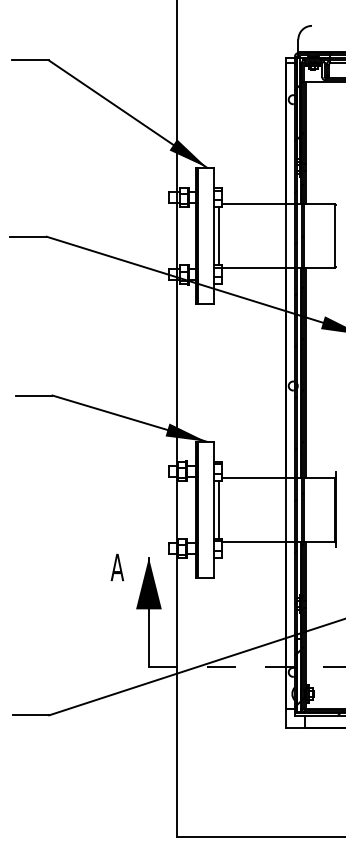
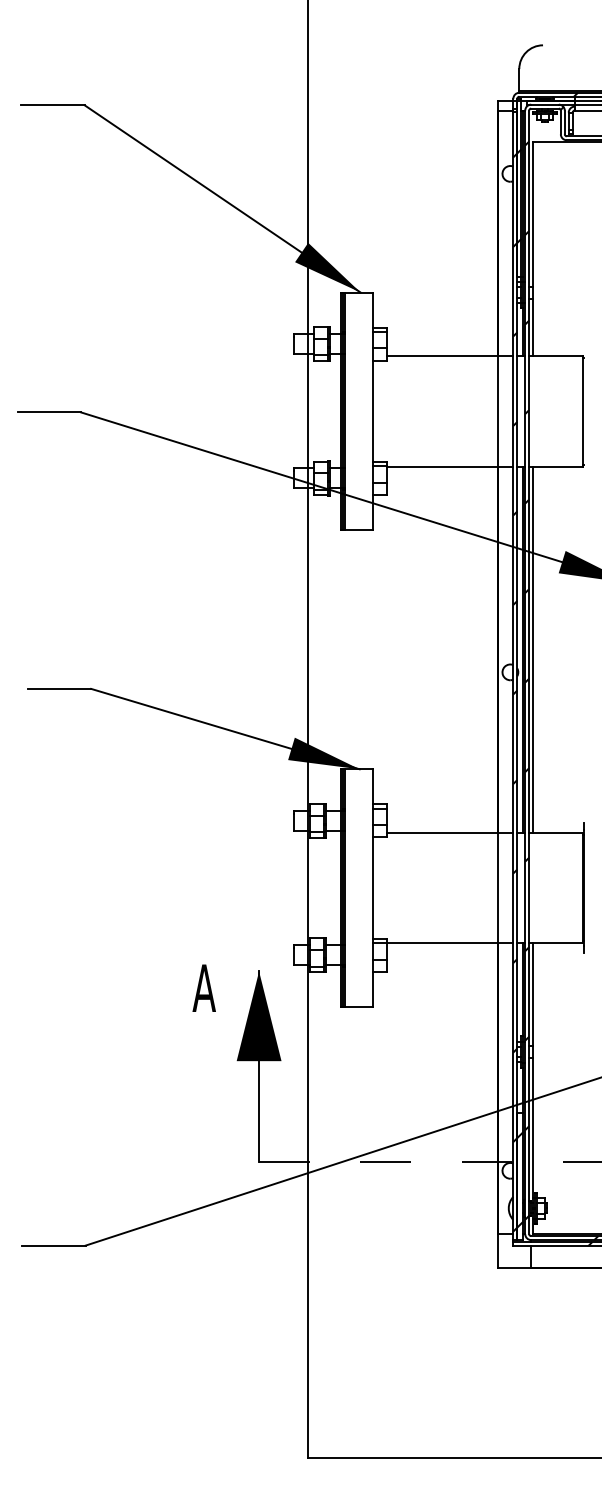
line: (218, 235) -> (380, 410), removed
line: (218, 509) -> (380, 887), removed

